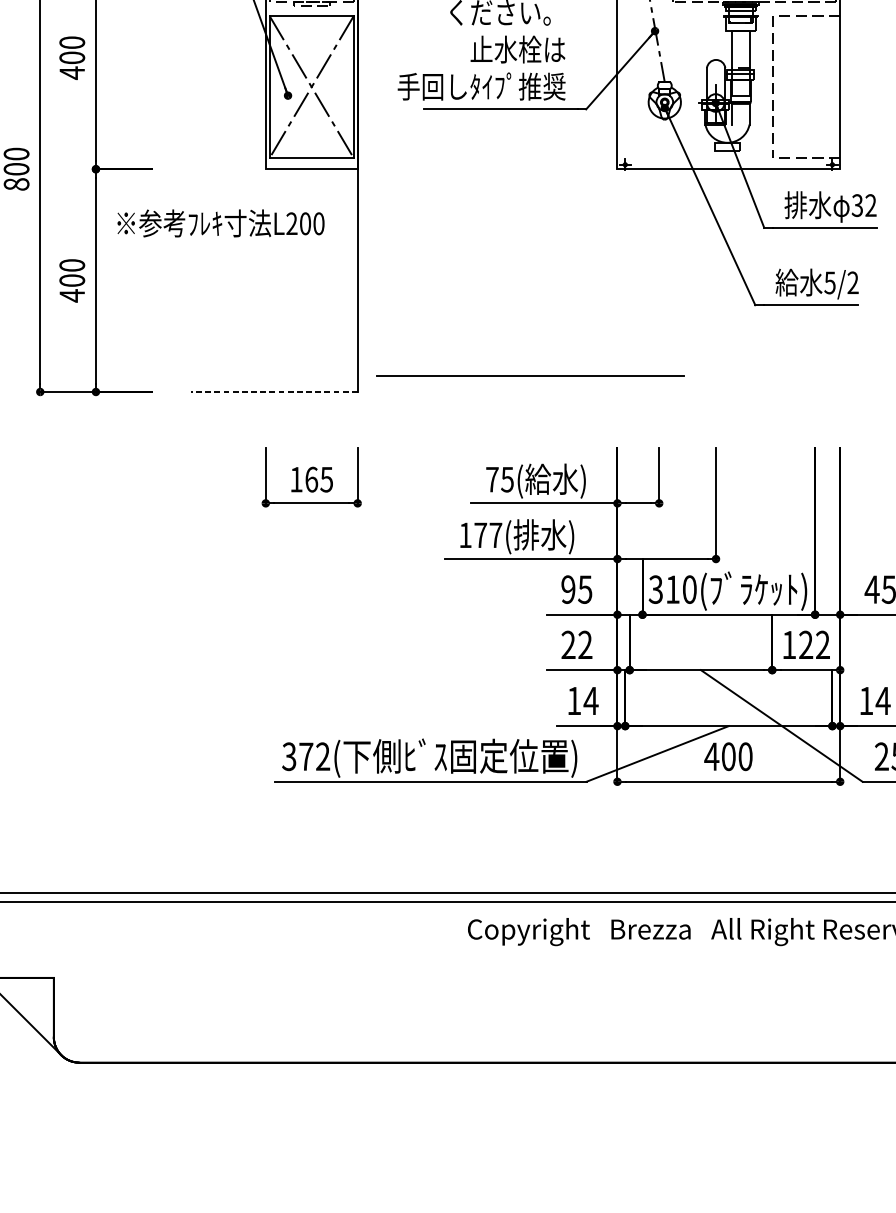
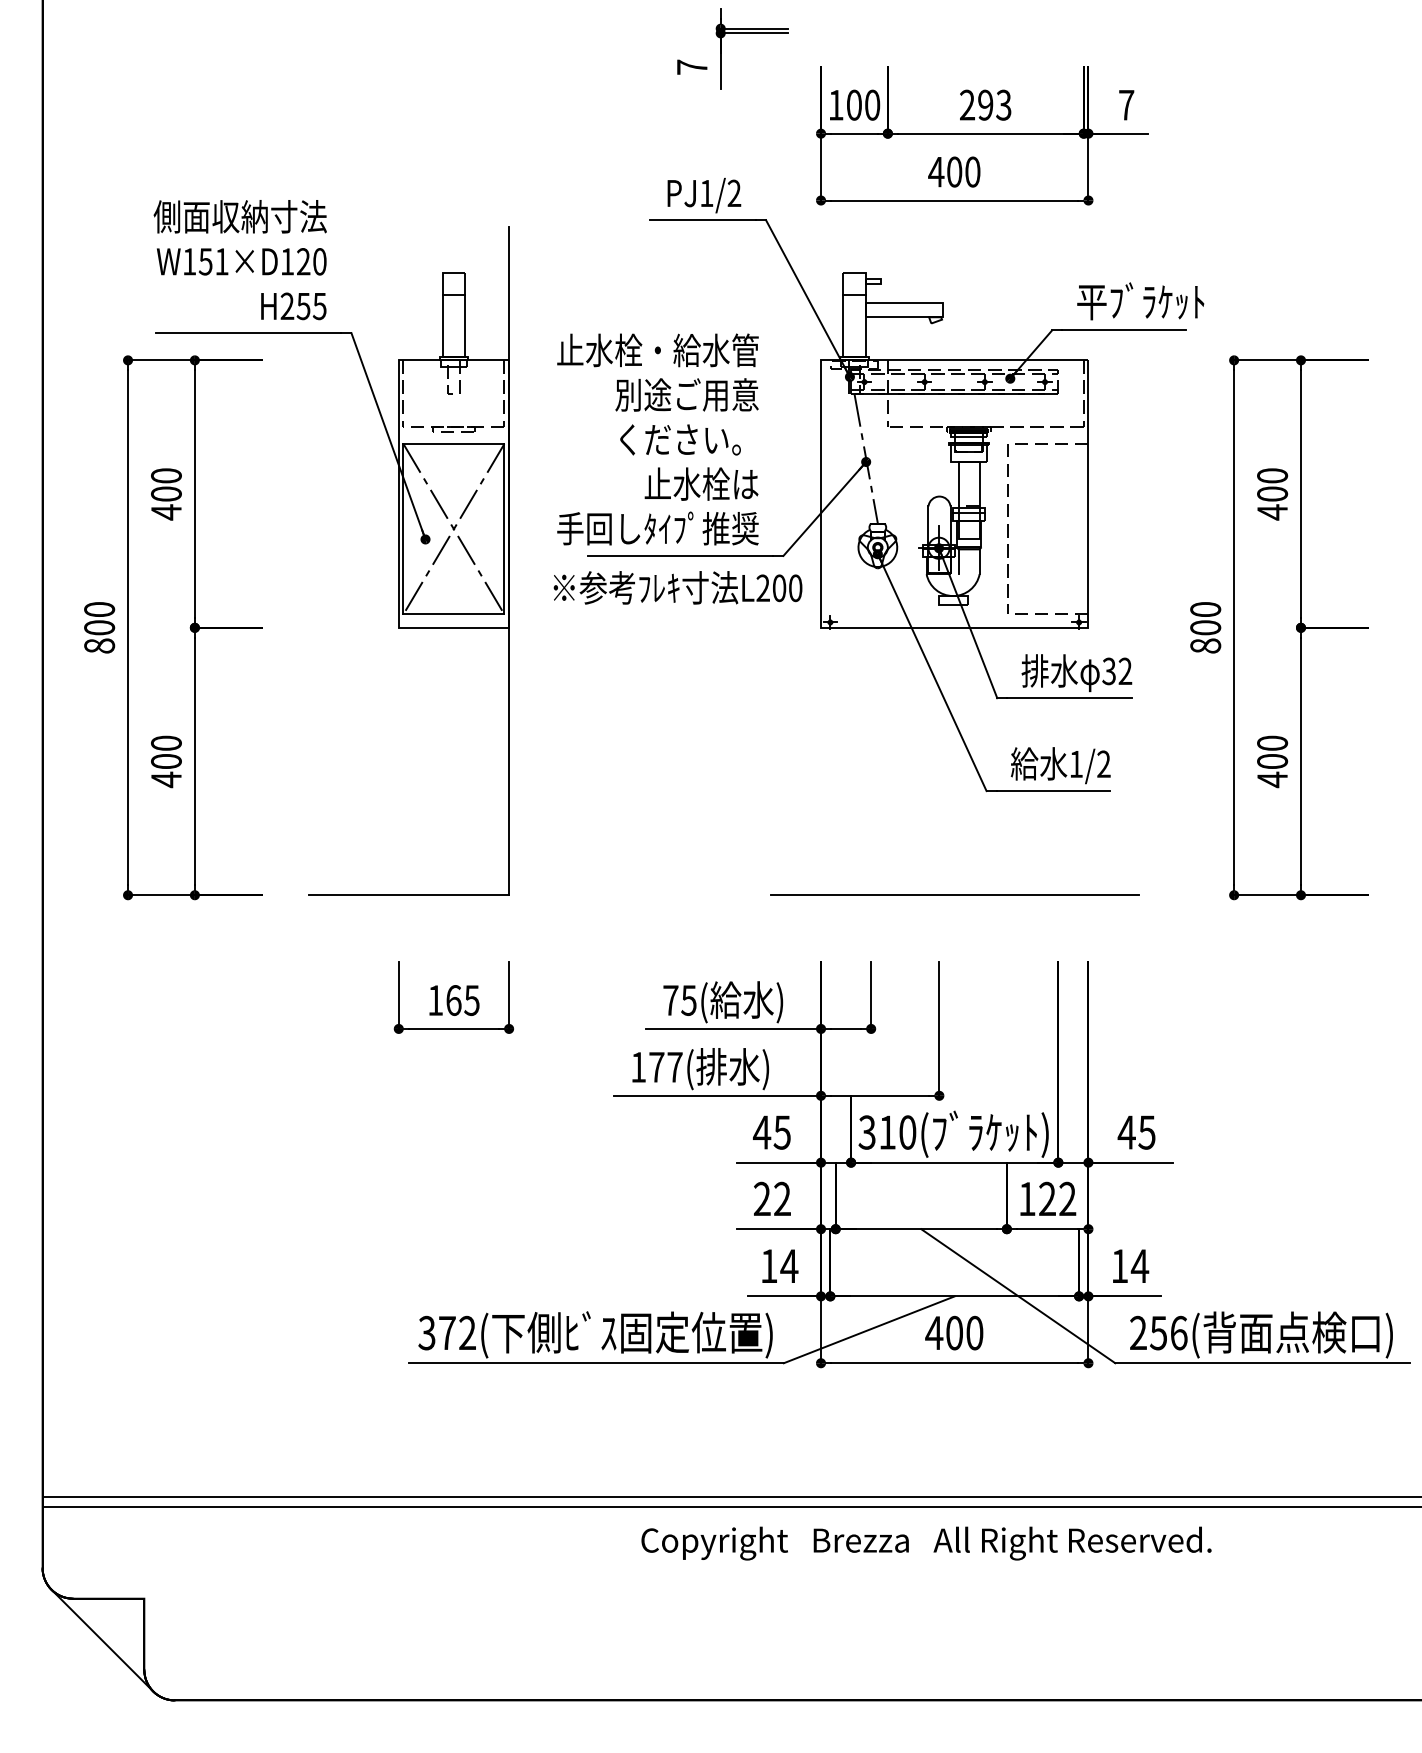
text: (220, 223) -> (677, 587), moved
text: (829, 283) -> (1075, 764), 5/2 -> 1/2
line: (530, 375) -> (954, 894), moved
line: (273, 392) -> (408, 895), dashed -> solid
text: (567, 589) -> (761, 1132), 95 -> 45

